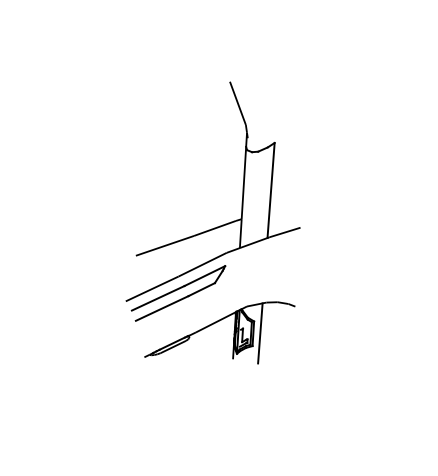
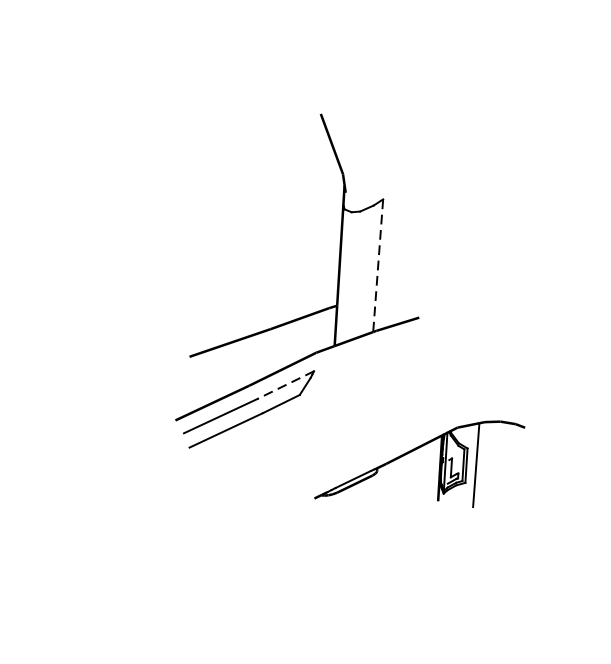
line: (271, 190) -> (378, 265), solid -> dashed
line: (204, 276) -> (285, 385), solid -> dashed
part: (215, 323) -> (413, 451), moved

